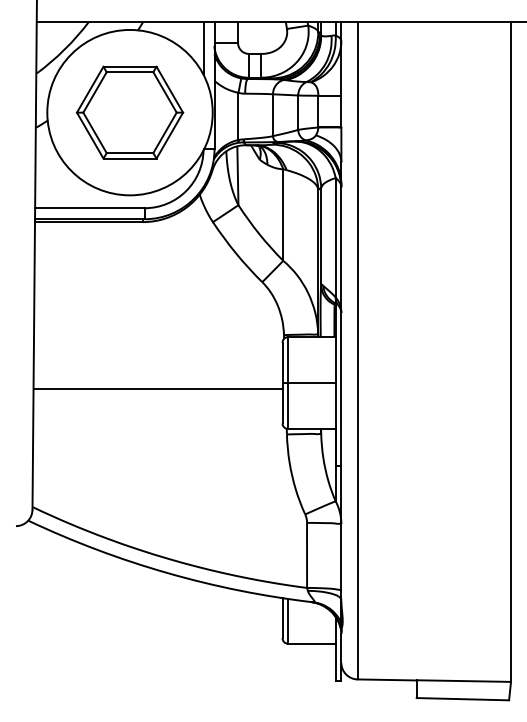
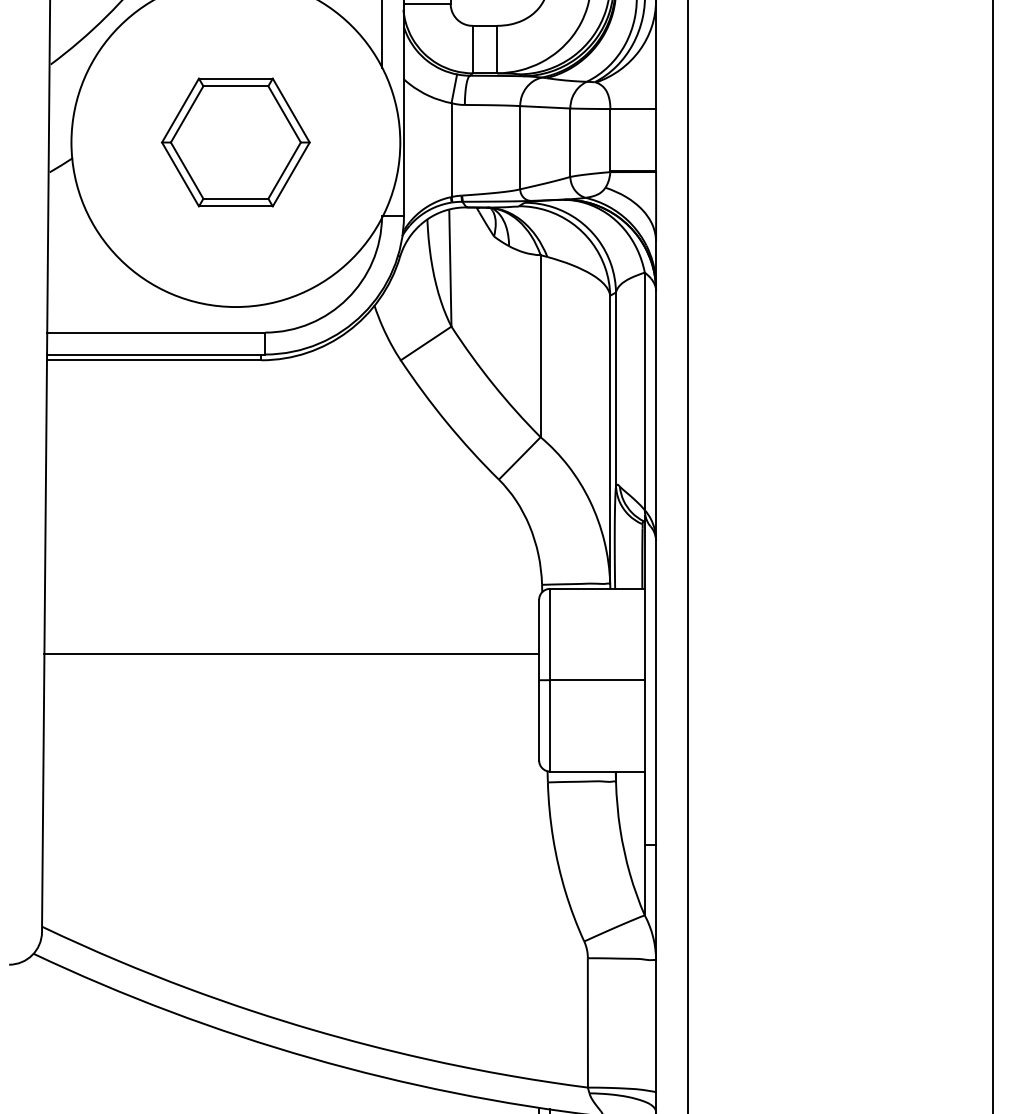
part: (129, 112) -> (234, 142), size x0.7
line: (157, 389) -> (290, 655), moved

